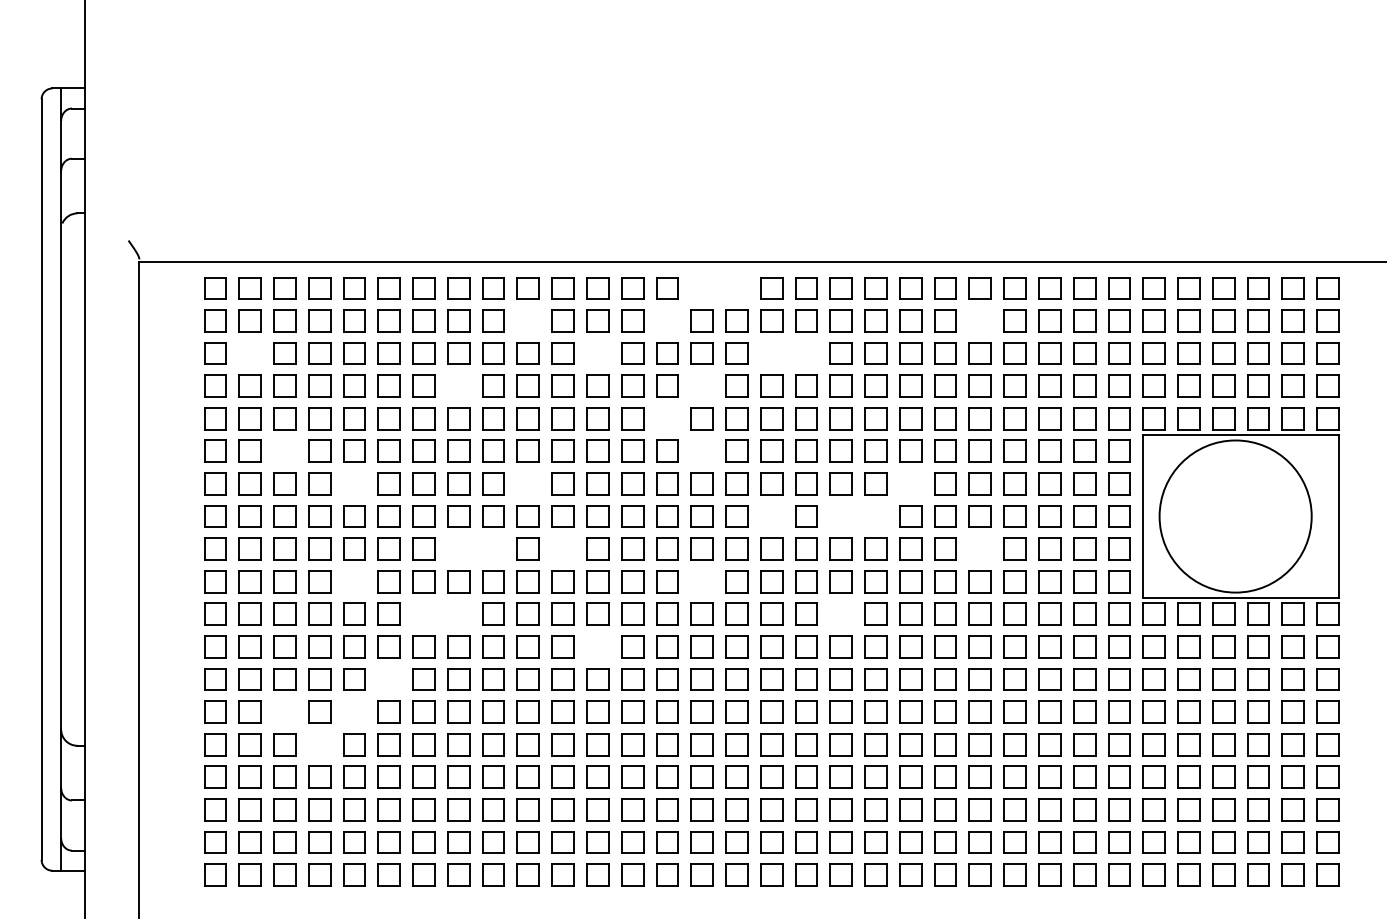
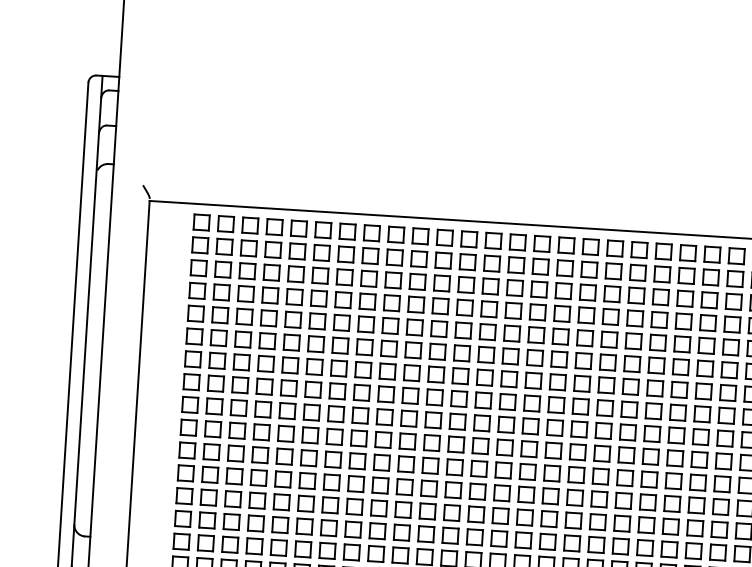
part: (701, 288) -> (541, 244), added
part: (736, 288) -> (566, 245), added
part: (527, 320) -> (418, 258), added
part: (667, 320) -> (516, 264), added
part: (979, 320) -> (734, 278), added
part: (249, 353) -> (222, 269), added
part: (597, 353) -> (466, 284), added
part: (771, 353) -> (587, 292), added
part: (806, 353) -> (612, 294), added
part: (458, 385) -> (367, 301), added
part: (701, 385) -> (537, 311), added
part: (667, 418) -> (512, 333), added
part: (284, 450) -> (242, 338), added
part: (701, 450) -> (534, 357), added
part: (354, 483) -> (290, 365), added
part: (527, 483) -> (411, 372), added
part: (910, 483) -> (679, 389), added
part: (771, 516) -> (580, 406), added
part: (840, 516) -> (628, 409), added
part: (875, 516) -> (653, 411), added
part: (458, 548) -> (360, 415), added
part: (493, 548) -> (384, 416), added
part: (562, 548) -> (433, 419), added
part: (979, 548) -> (724, 438), added
part: (354, 581) -> (286, 433), added
part: (701, 581) -> (528, 448), added
part: (423, 613) -> (332, 459), added
part: (458, 613) -> (357, 460), added
part: (840, 613) -> (624, 477), added
part: (597, 646) -> (453, 489), added
part: (388, 679) -> (305, 503), added
part: (284, 711) -> (231, 521), added
part: (354, 711) -> (280, 524), added
part: (319, 744) -> (254, 546), added

